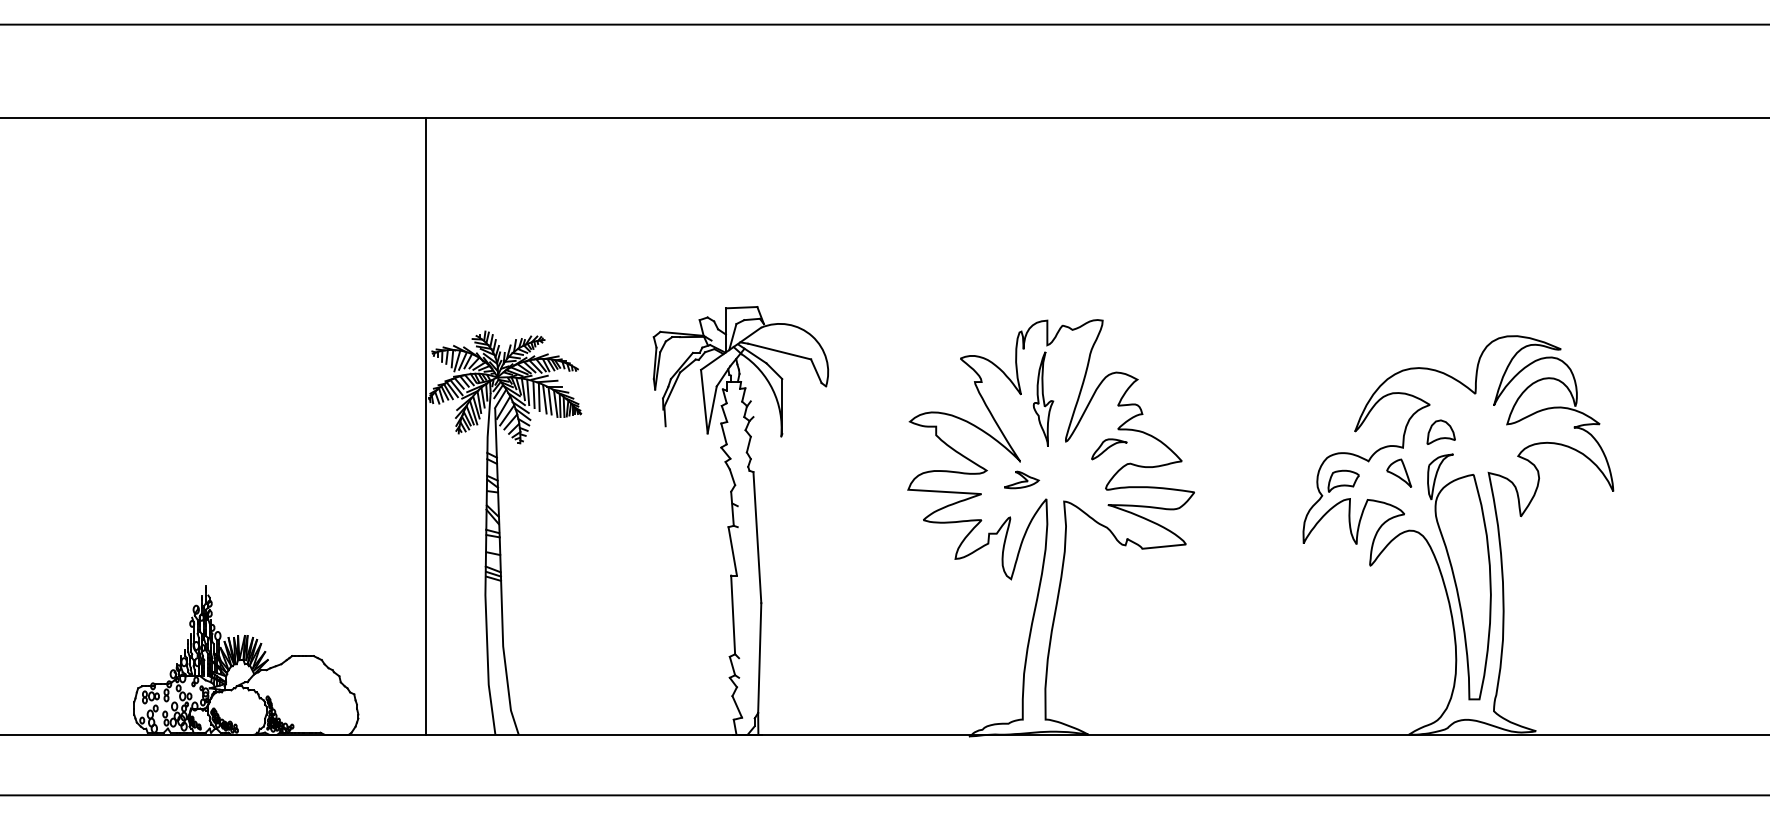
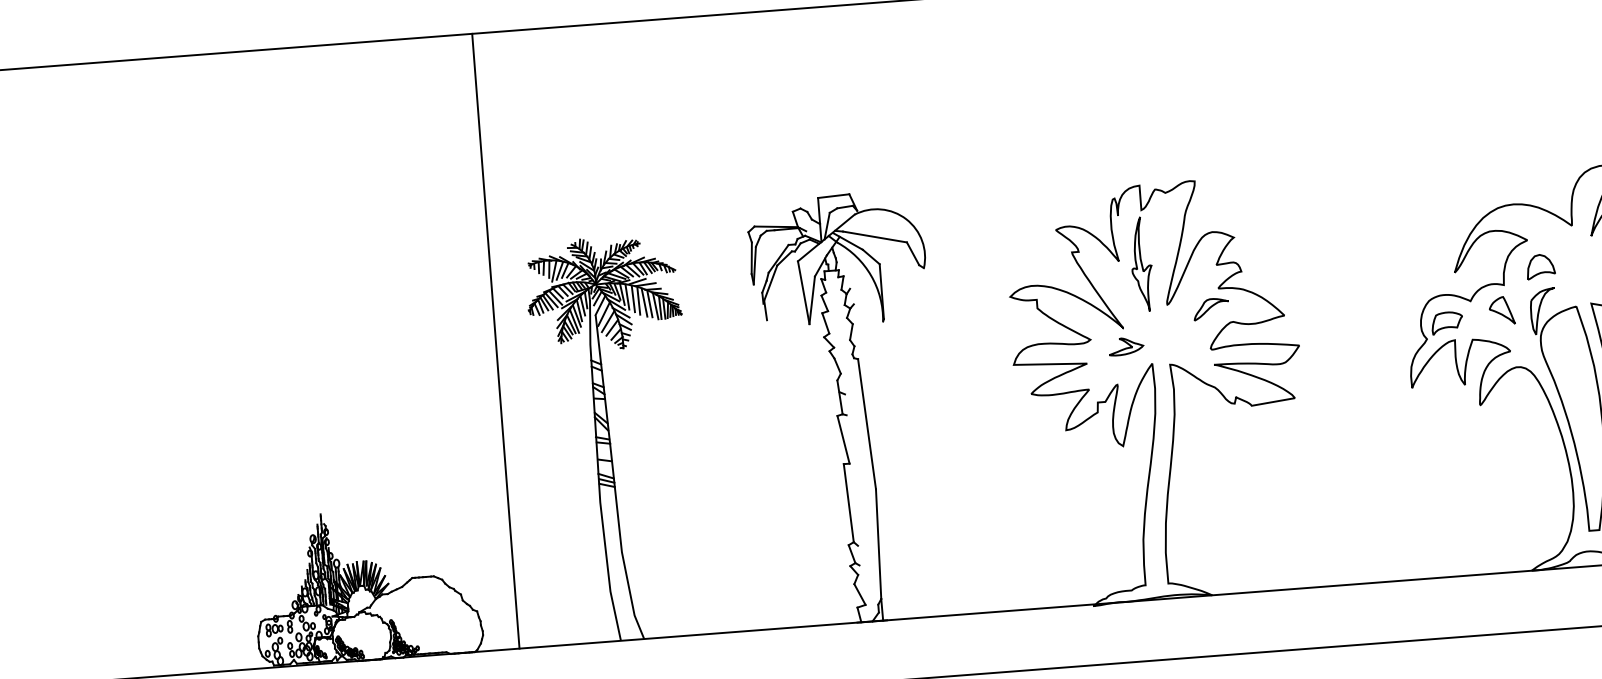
line: (425, 426) -> (495, 341), moved

